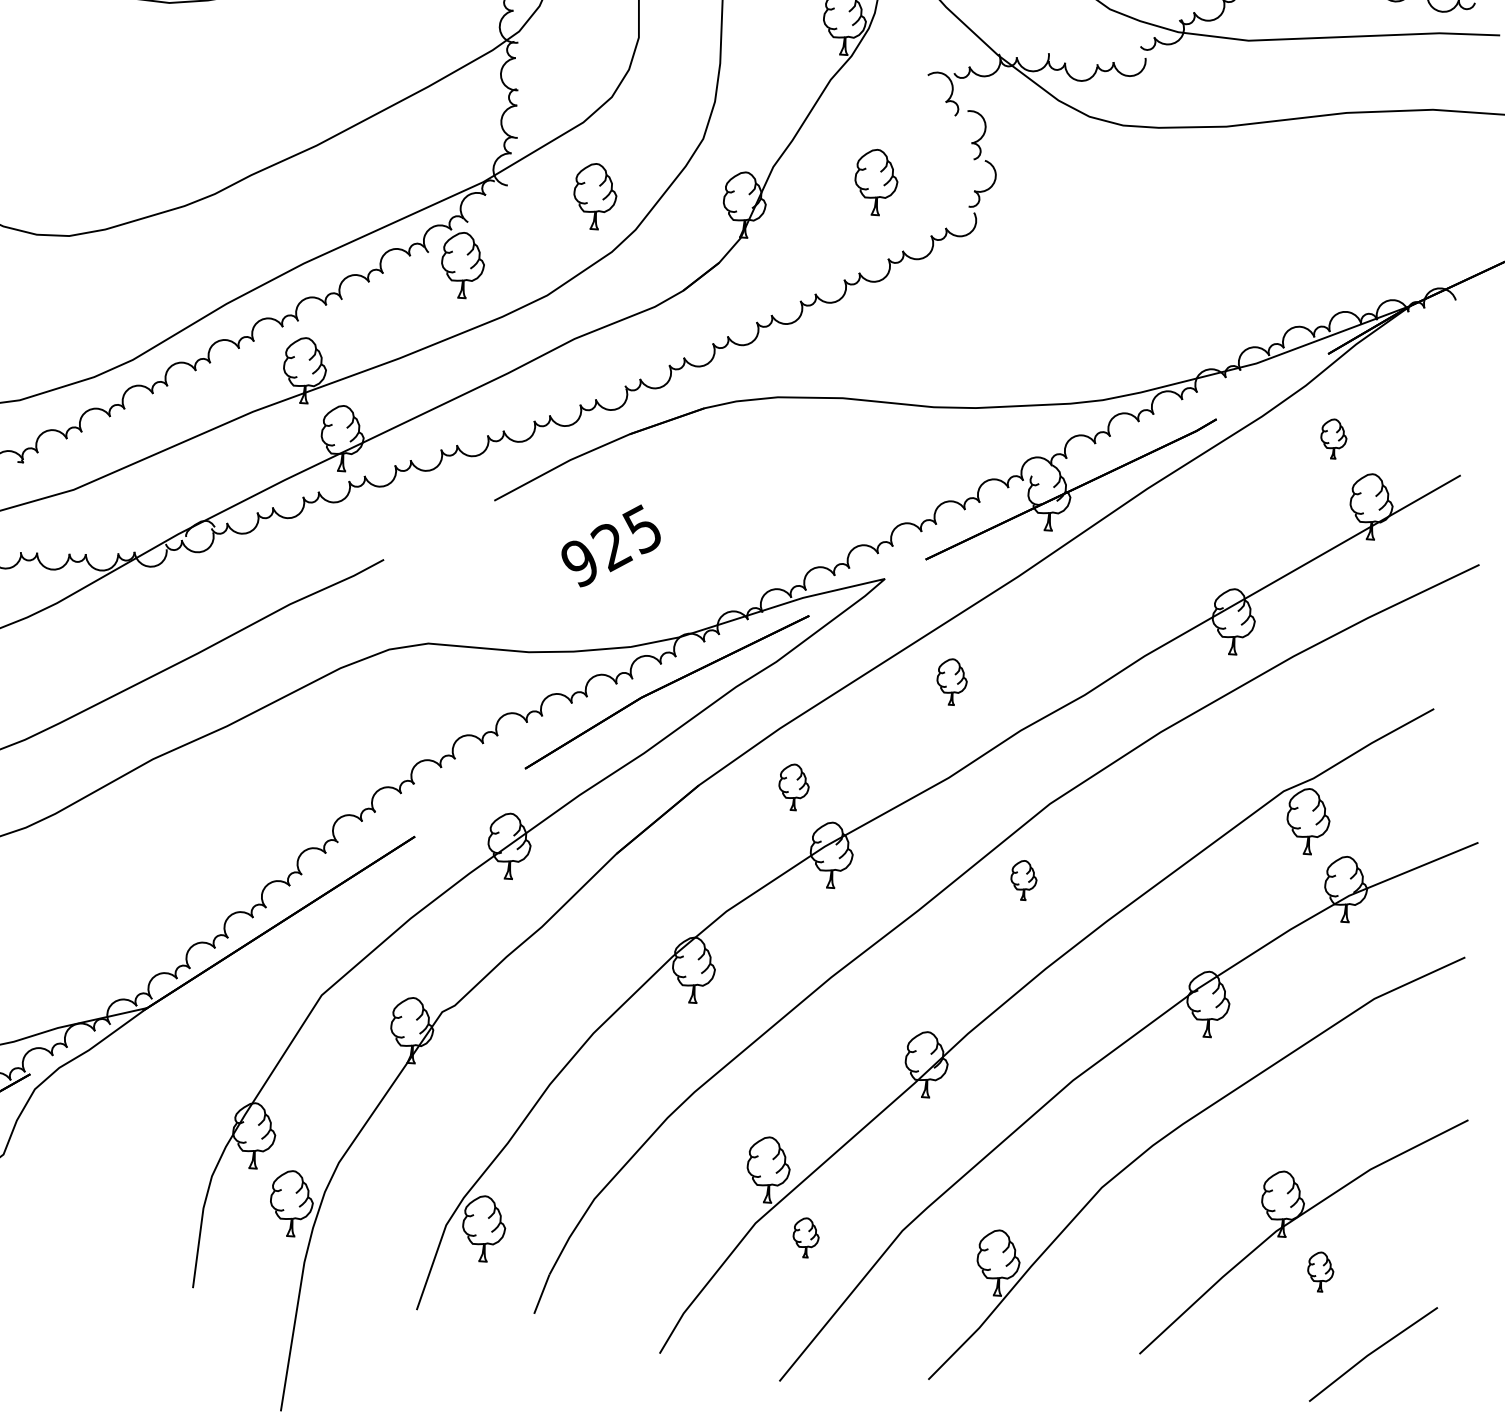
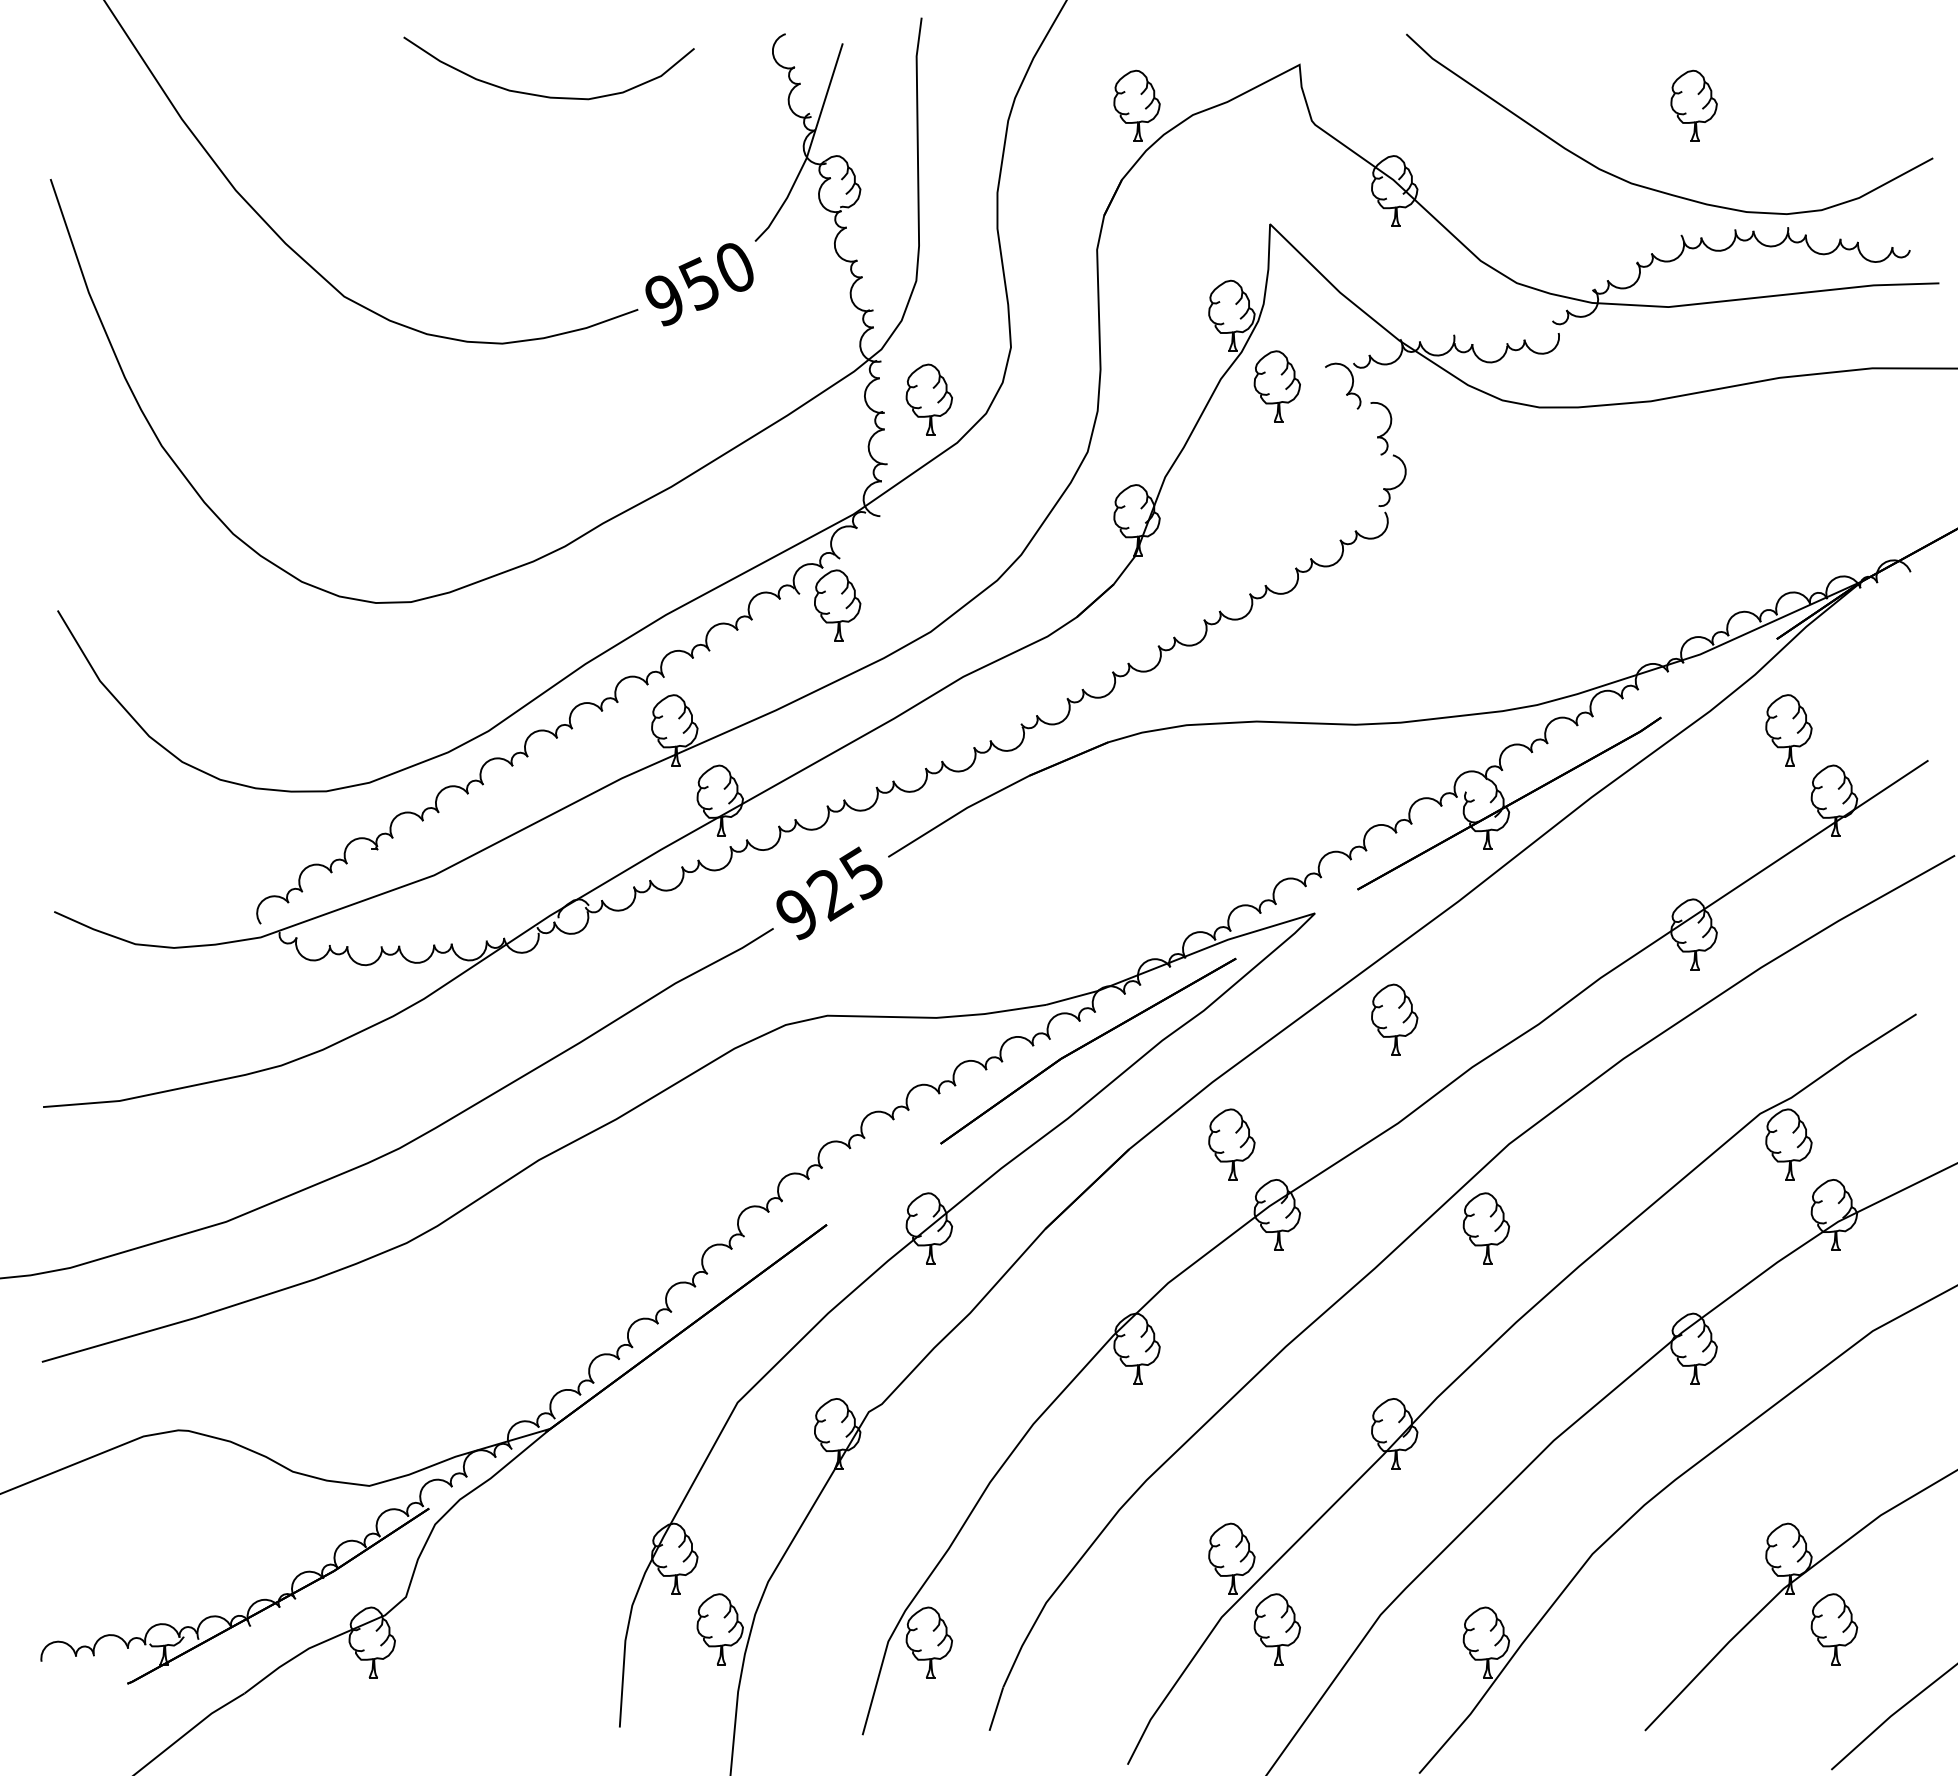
part: (875, 182) -> (1276, 386), moved
part: (594, 196) -> (928, 399), moved
part: (1333, 439) -> (1788, 730), size x1.67
text: (611, 546) -> (829, 893), moved
part: (951, 681) -> (1394, 1019), size x1.43
part: (793, 787) -> (1231, 1144), size x1.43
part: (1023, 880) -> (1486, 1228), size x1.67
part: (805, 1237) -> (1276, 1629), size x1.67
part: (1320, 1272) -> (1834, 1629), size x1.67

